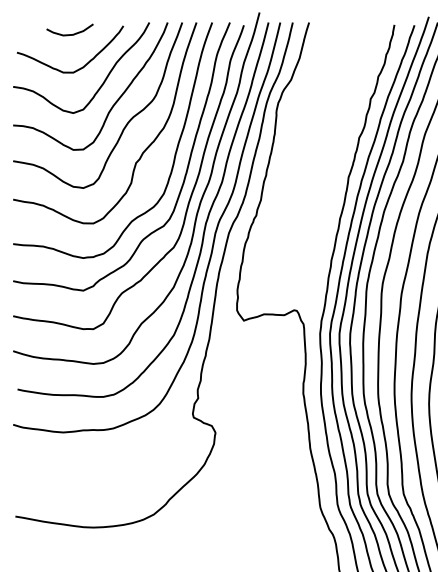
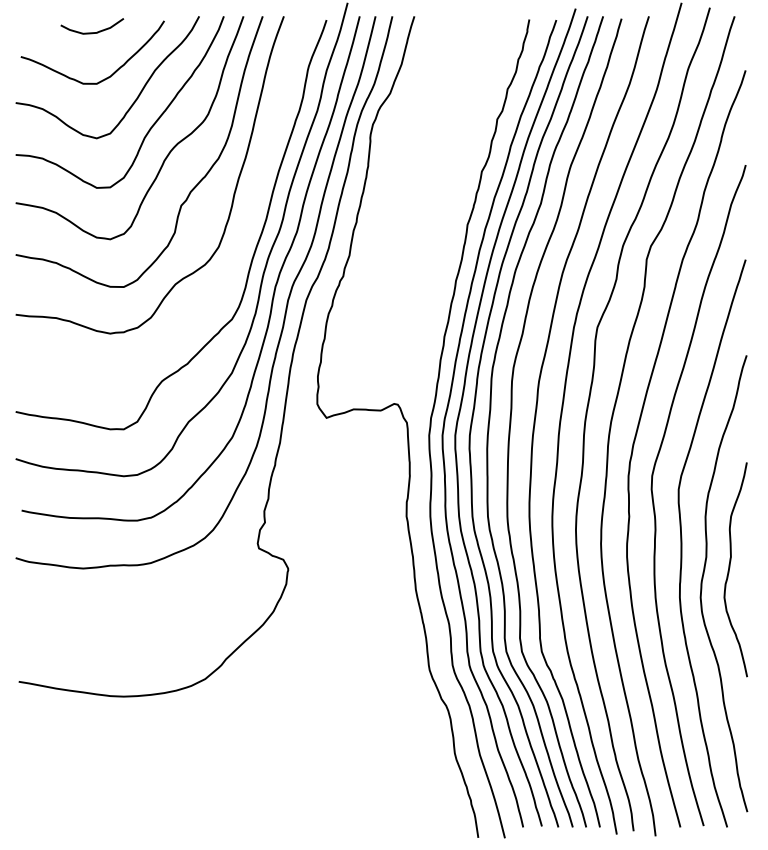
curve: (184, 176) -> (246, 223), removed

